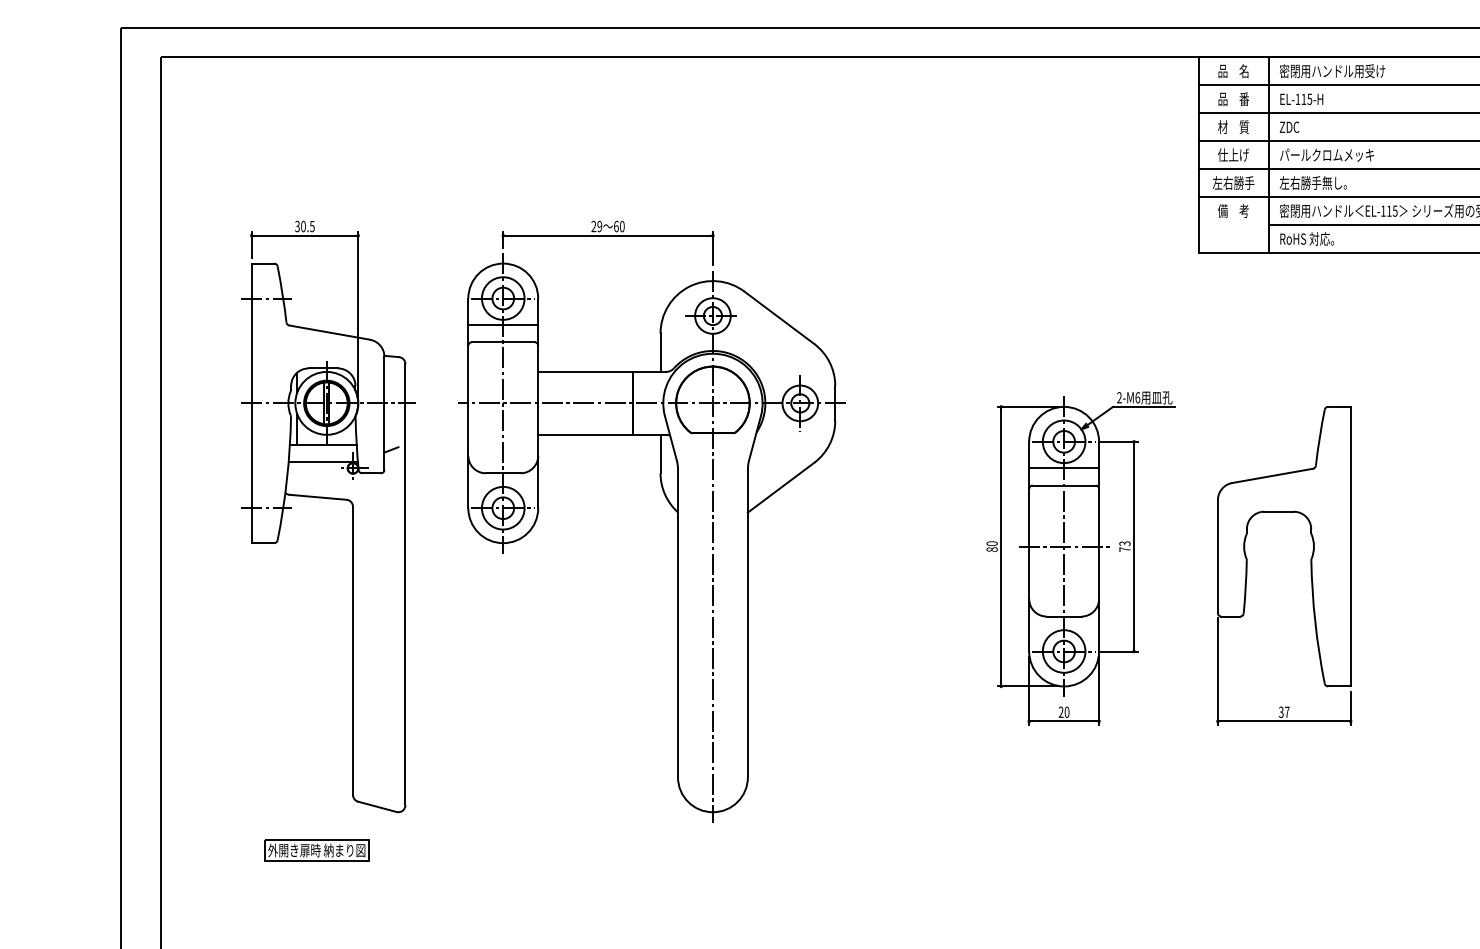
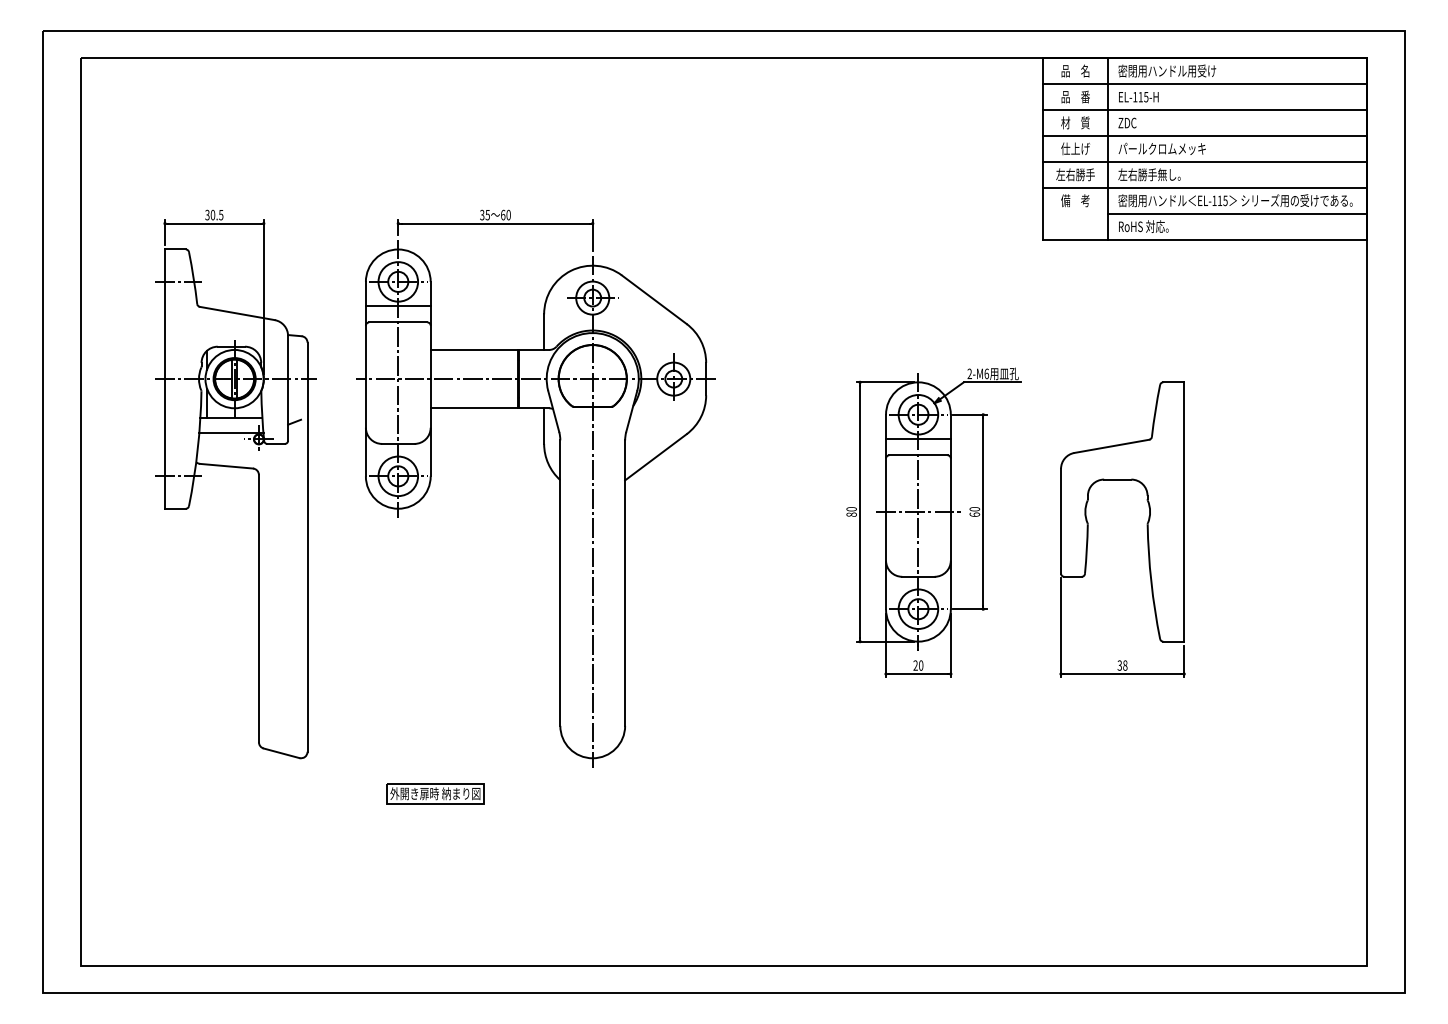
text: (596, 225) -> (484, 214), 29 -> 35
text: (1124, 546) -> (974, 511), 73 -> 60
text: (1287, 712) -> (1125, 665), 37 -> 38
part: (316, 850) -> (435, 793), moved

